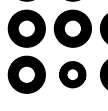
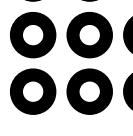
part: (72, 74) -> (89, 91), size x1.43

